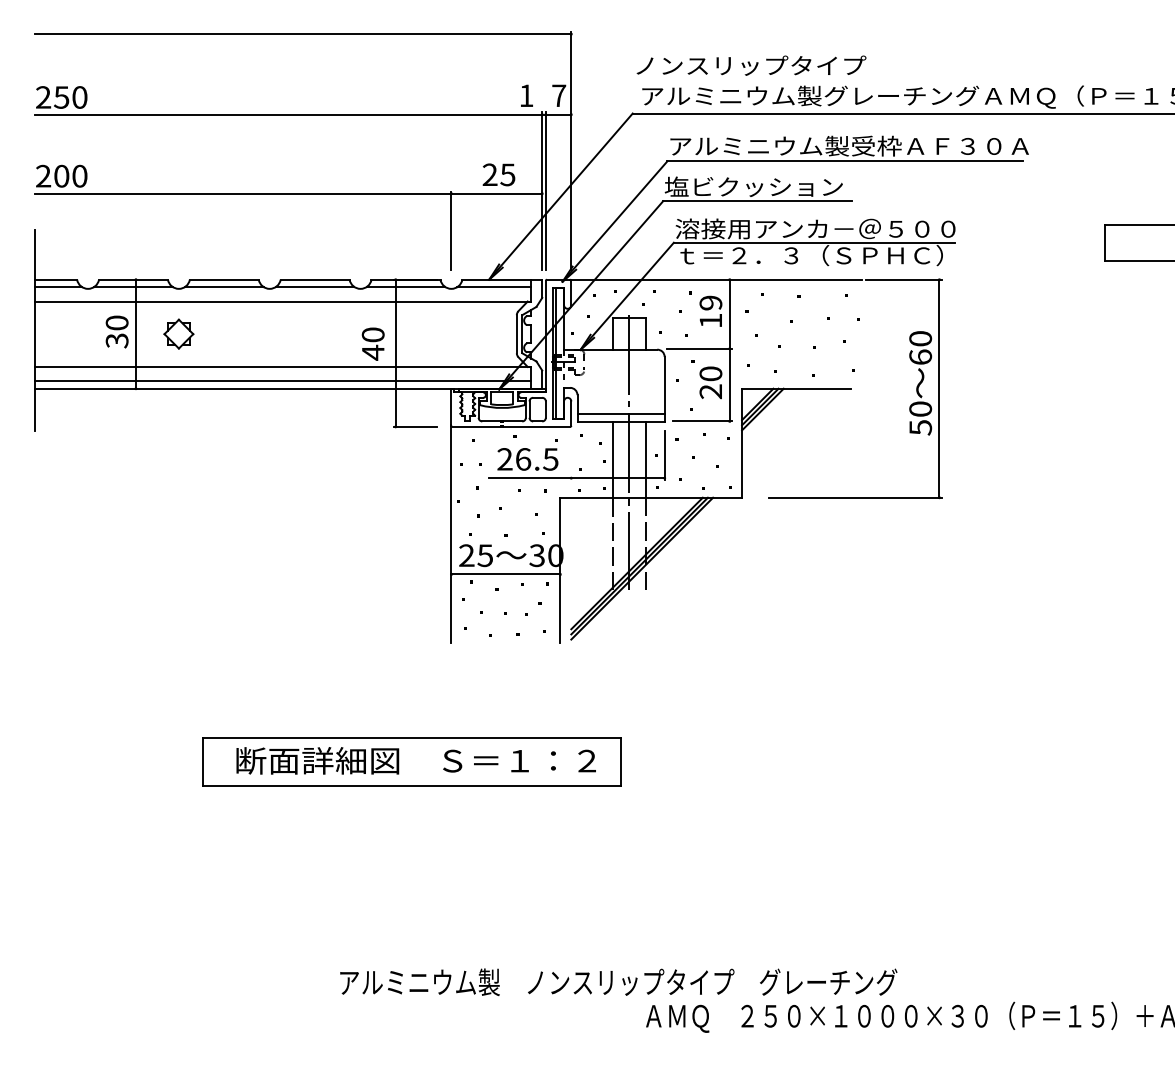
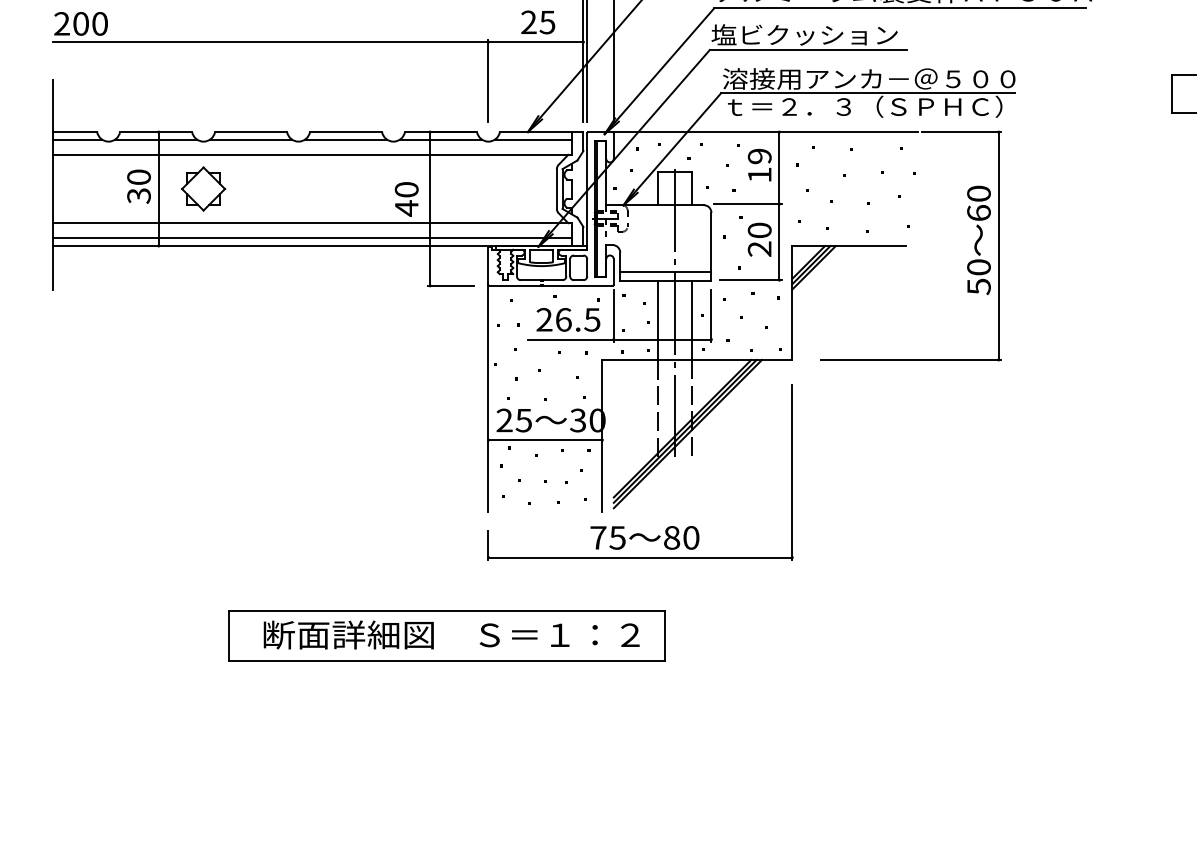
part: (178, 333) -> (203, 188), size x1.43
line: (571, 455) -> (614, 315), added
part: (581, 657) -> (624, 526), added

